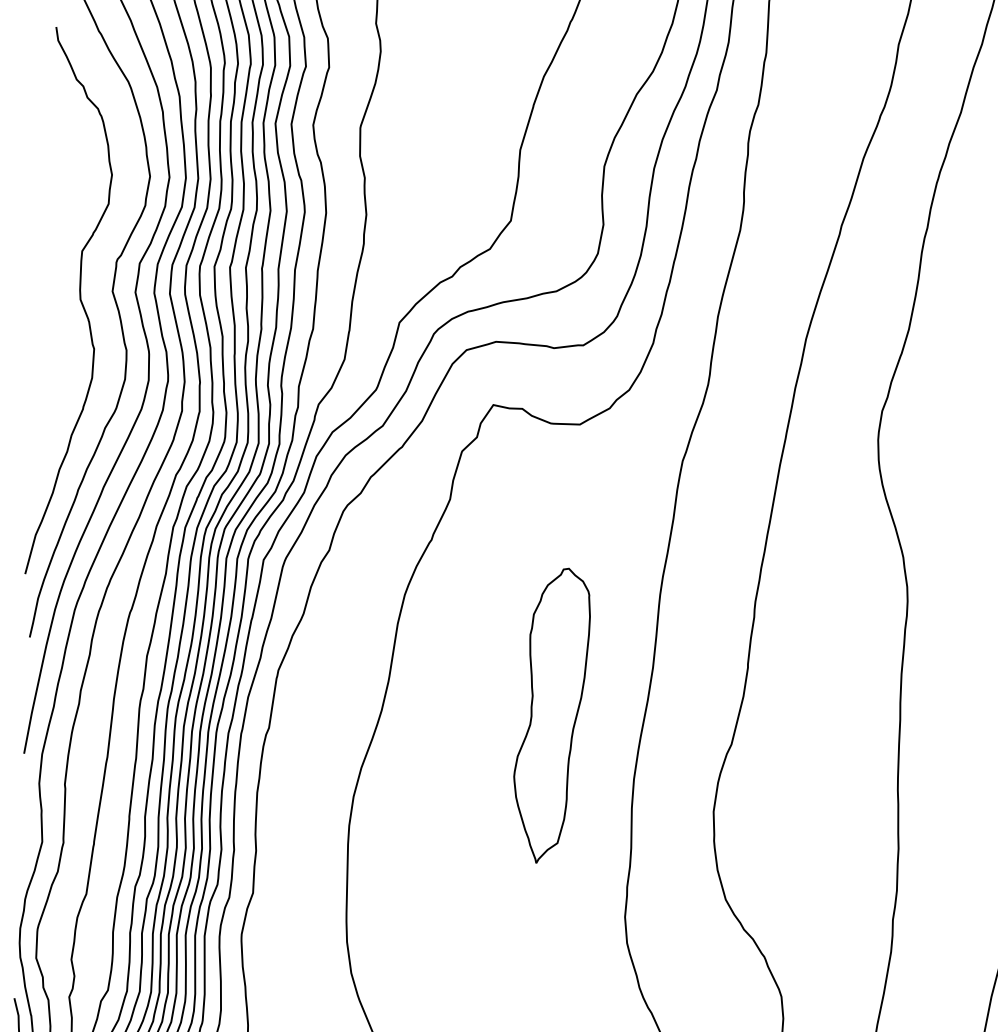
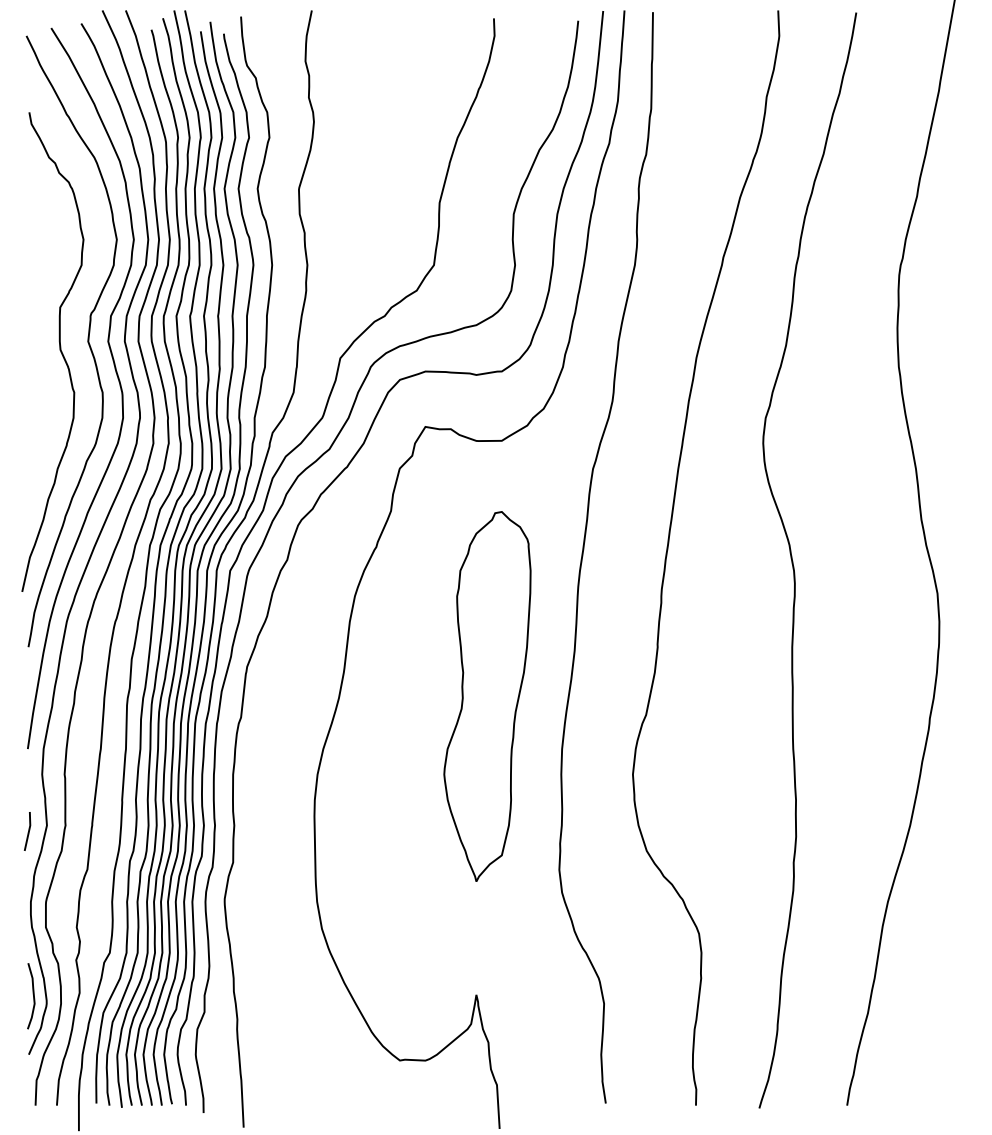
part: (551, 715) -> (487, 696), size x1.43
line: (20, 847) -> (28, 831), added

